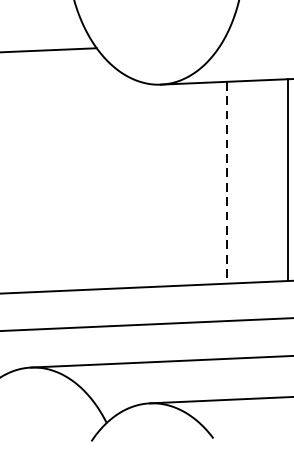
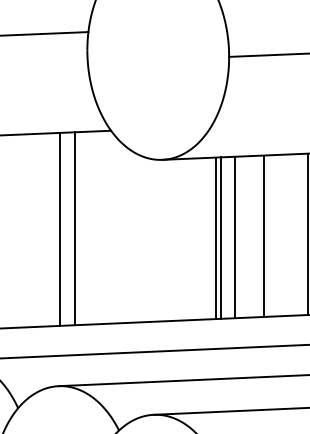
line: (32, 170) -> (59, 228), added
line: (52, 170) -> (75, 228), added
line: (233, 181) -> (220, 237), added
line: (252, 181) -> (235, 237), added
line: (227, 182) -> (215, 238), dashed -> solid

